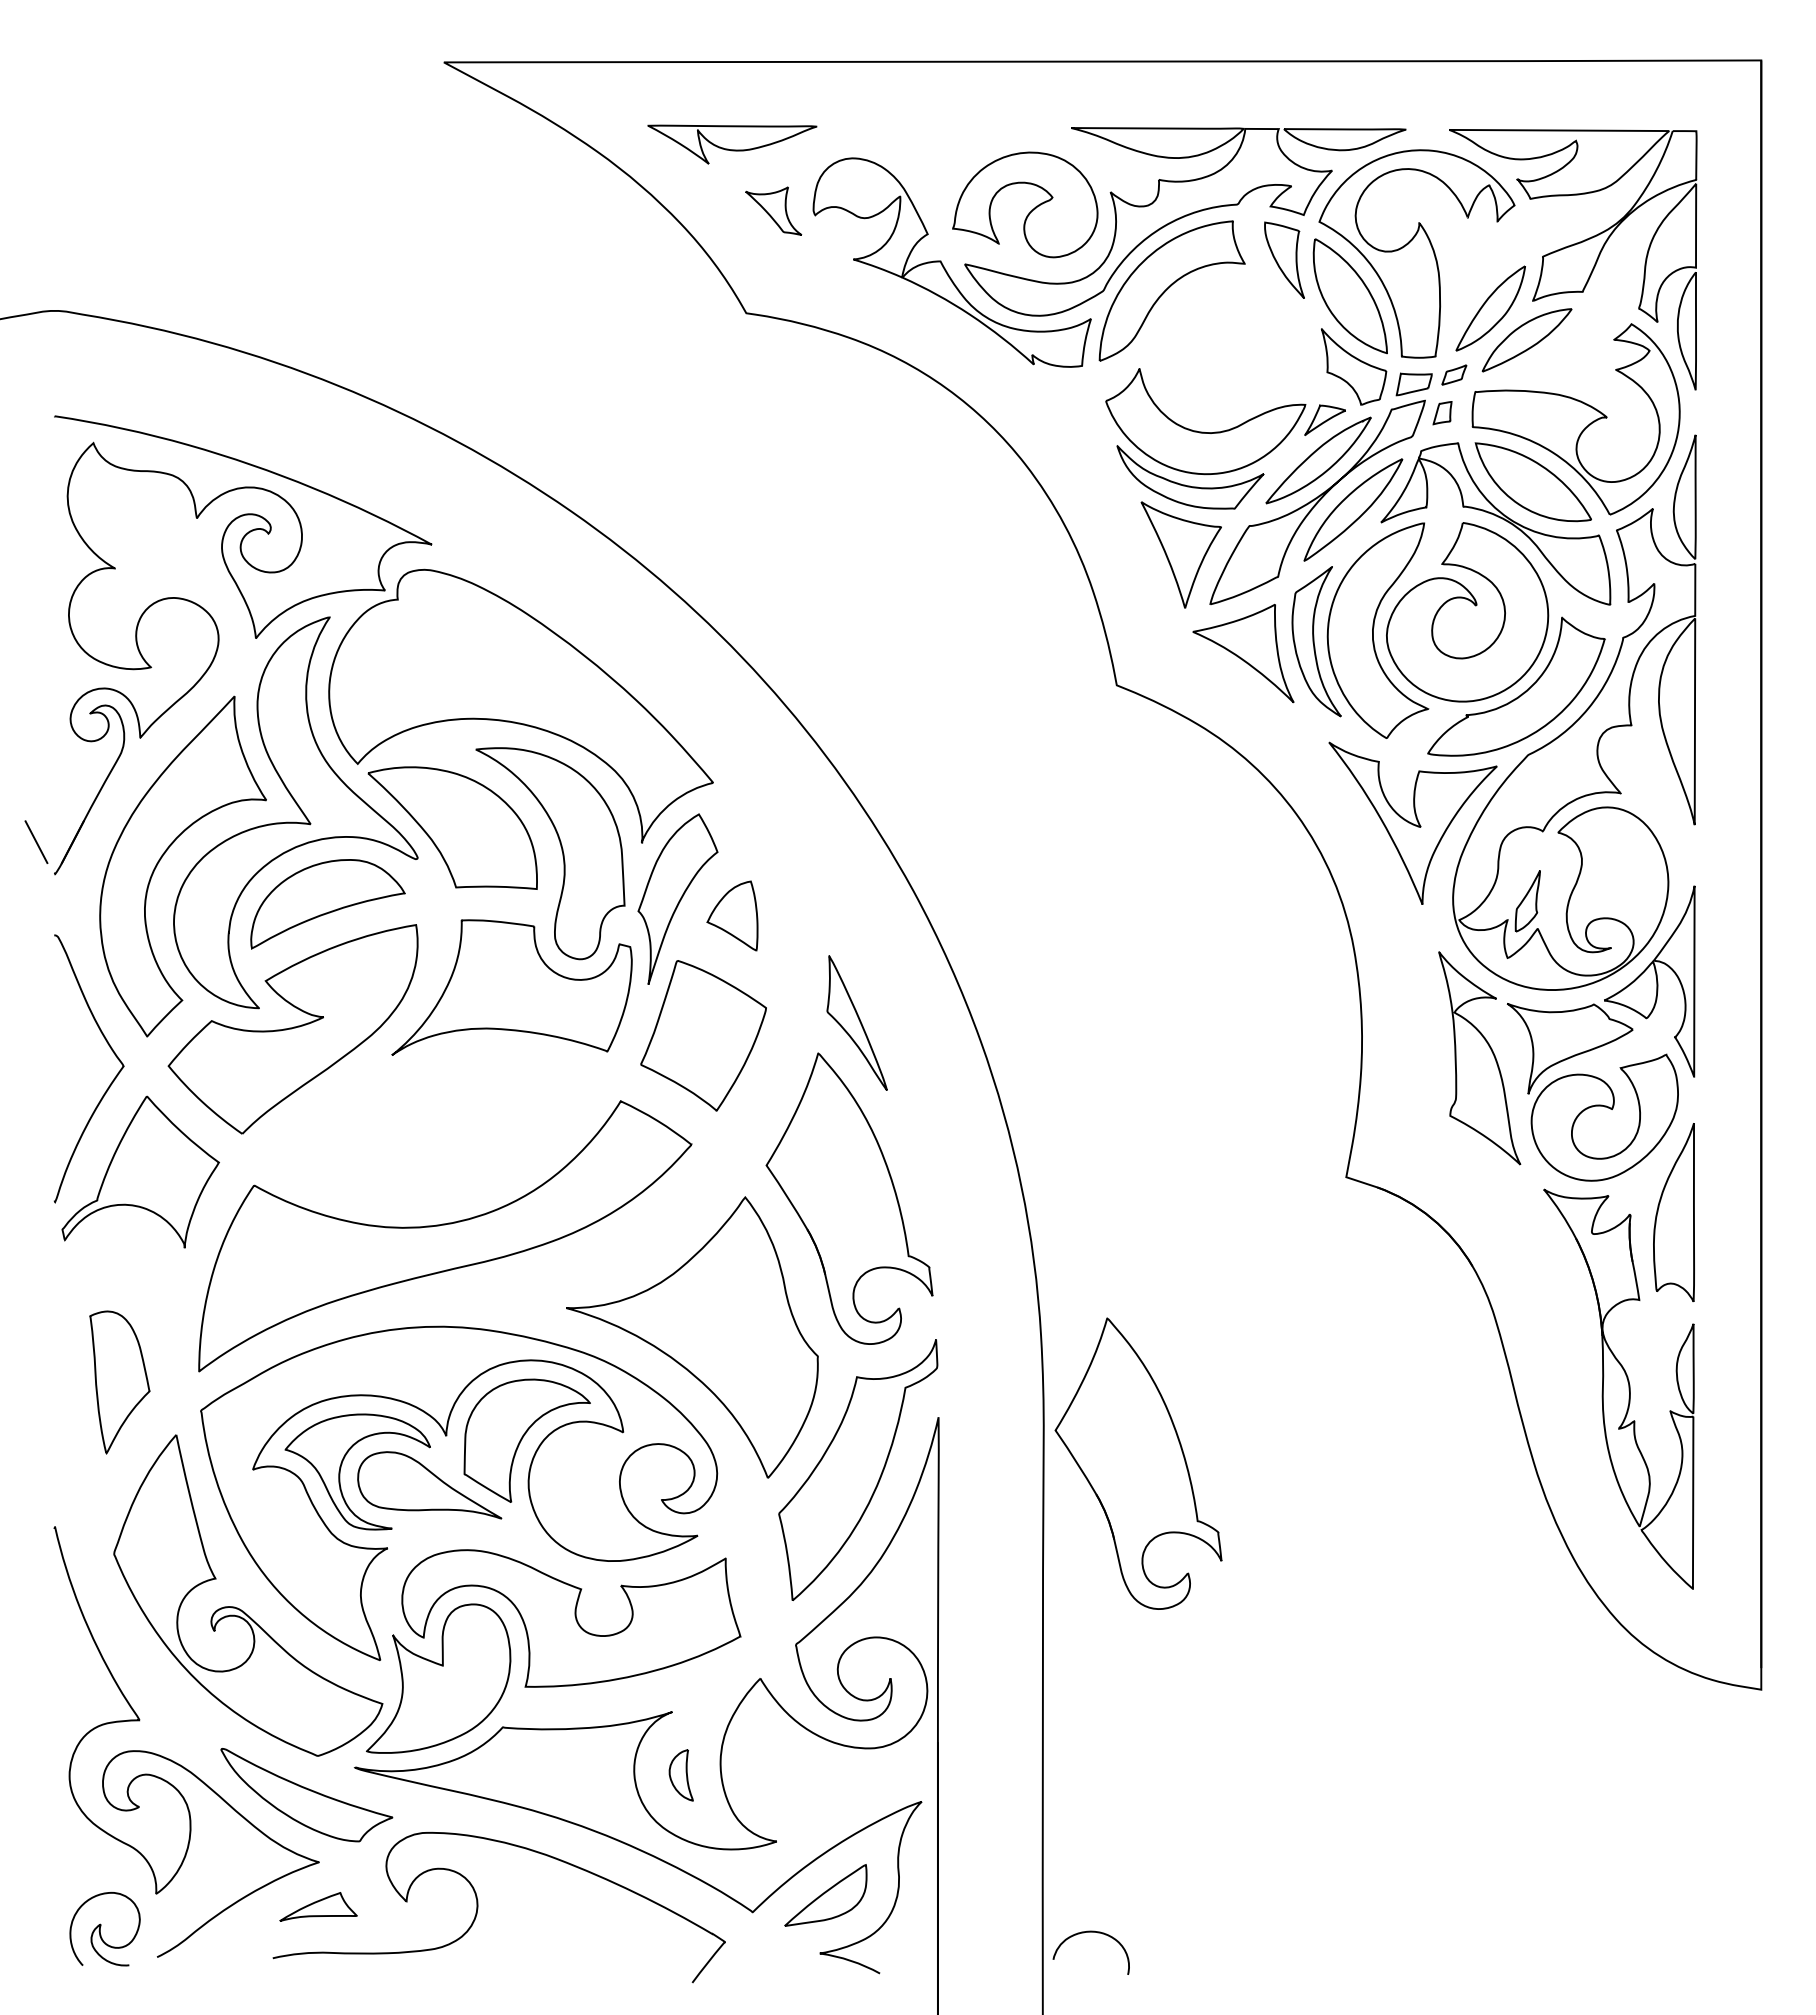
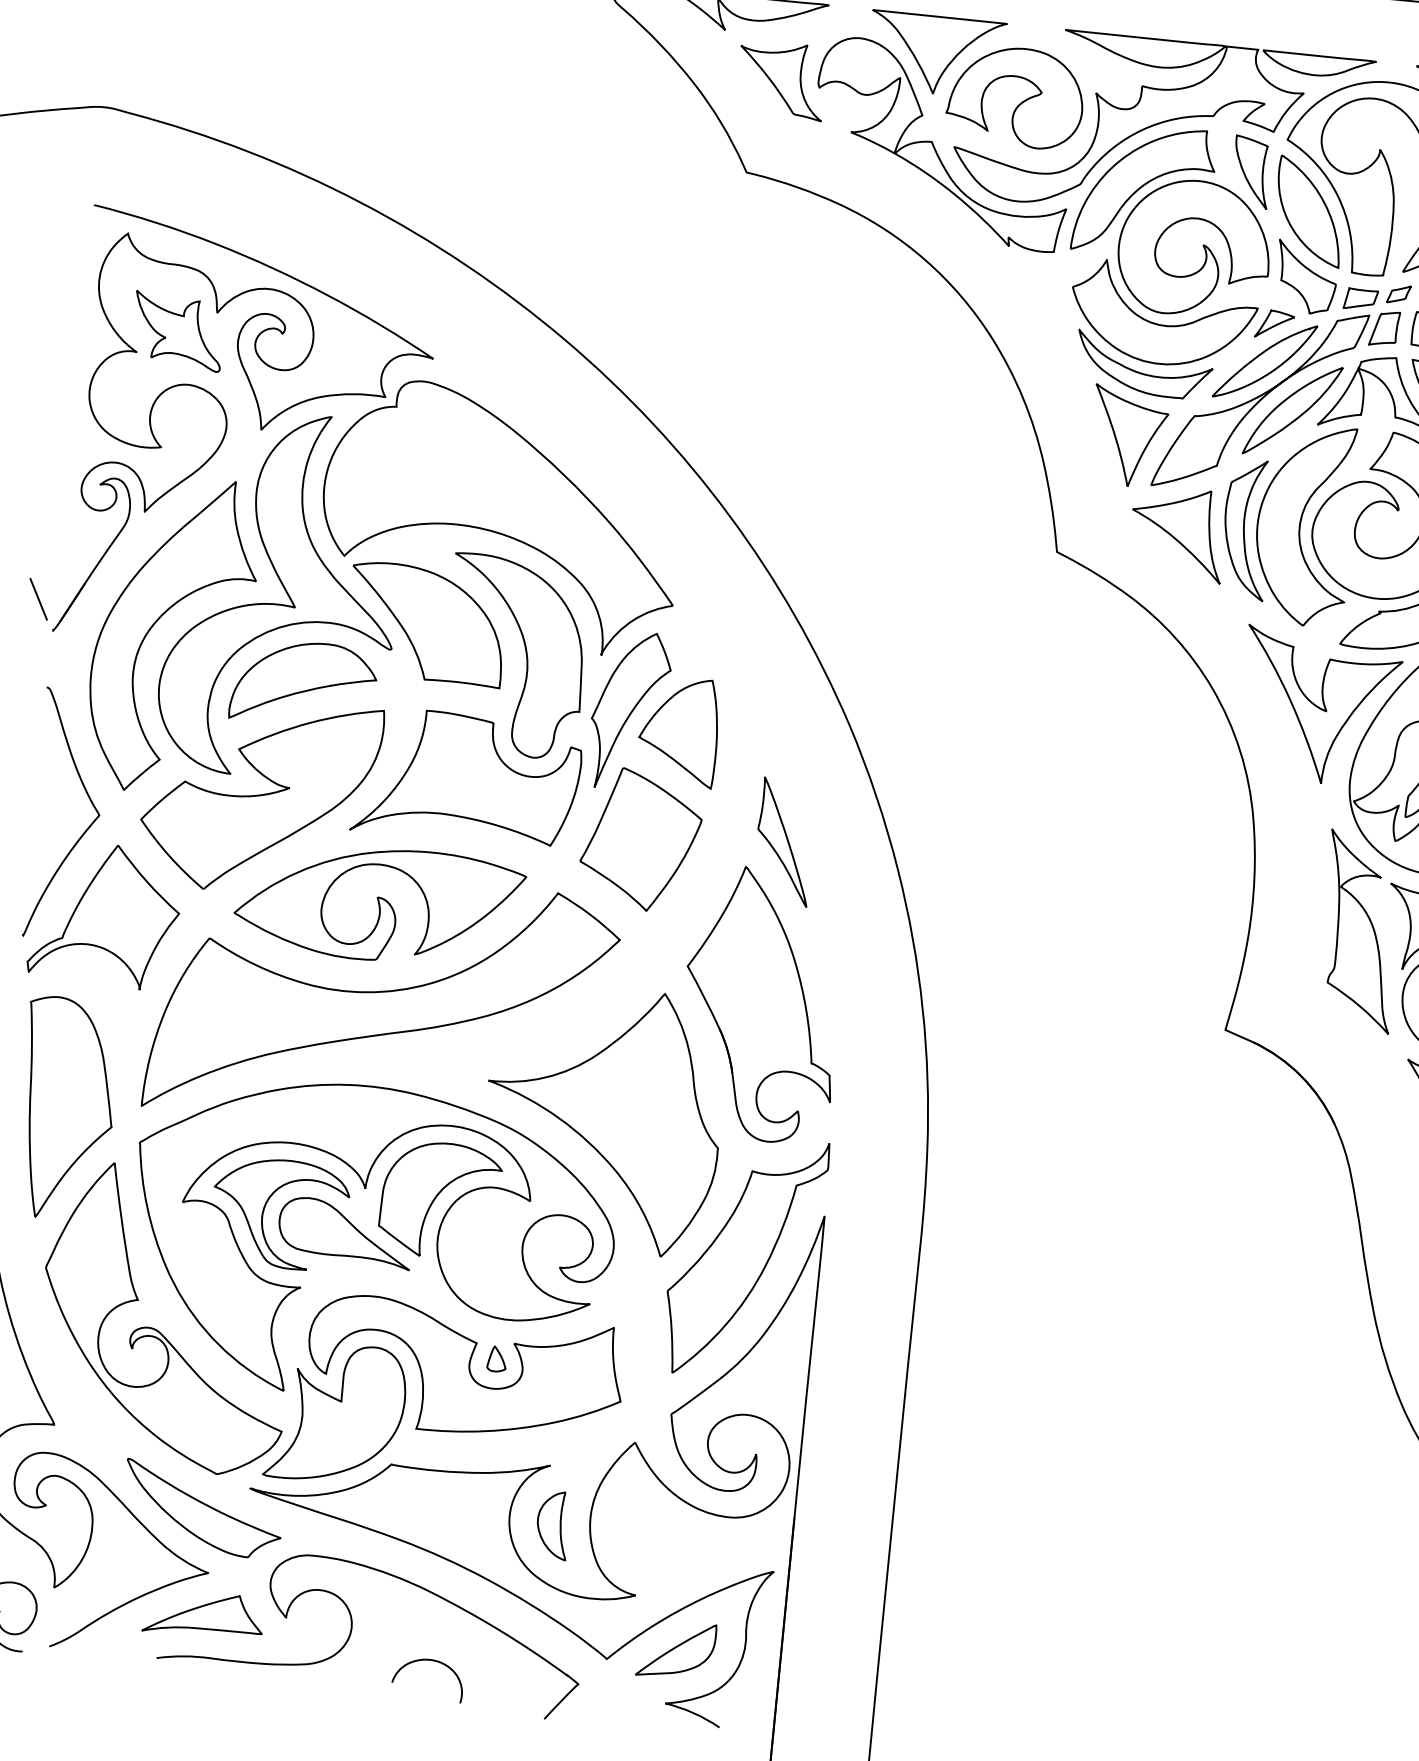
part: (935, 168) -> (935, 55), added
part: (773, 210) -> (781, 79), size x1.67
part: (1240, 344) -> (1202, 246), added
part: (1442, 412) -> (1384, 328), size x1.67
part: (157, 542) -> (178, 331), added
part: (732, 915) -> (678, 730), size x1.67
part: (431, 1131) -> (379, 904), added
part: (119, 1382) -> (66, 1109), size x1.67
part: (1138, 1463) -> (1006, 1277), removed
part: (604, 1604) -> (497, 1359), added
part: (680, 1775) -> (552, 1525), size x1.43
part: (318, 1906) -> (203, 1614), size x1.67
curve: (1084, 1933) -> (423, 1660), moved

